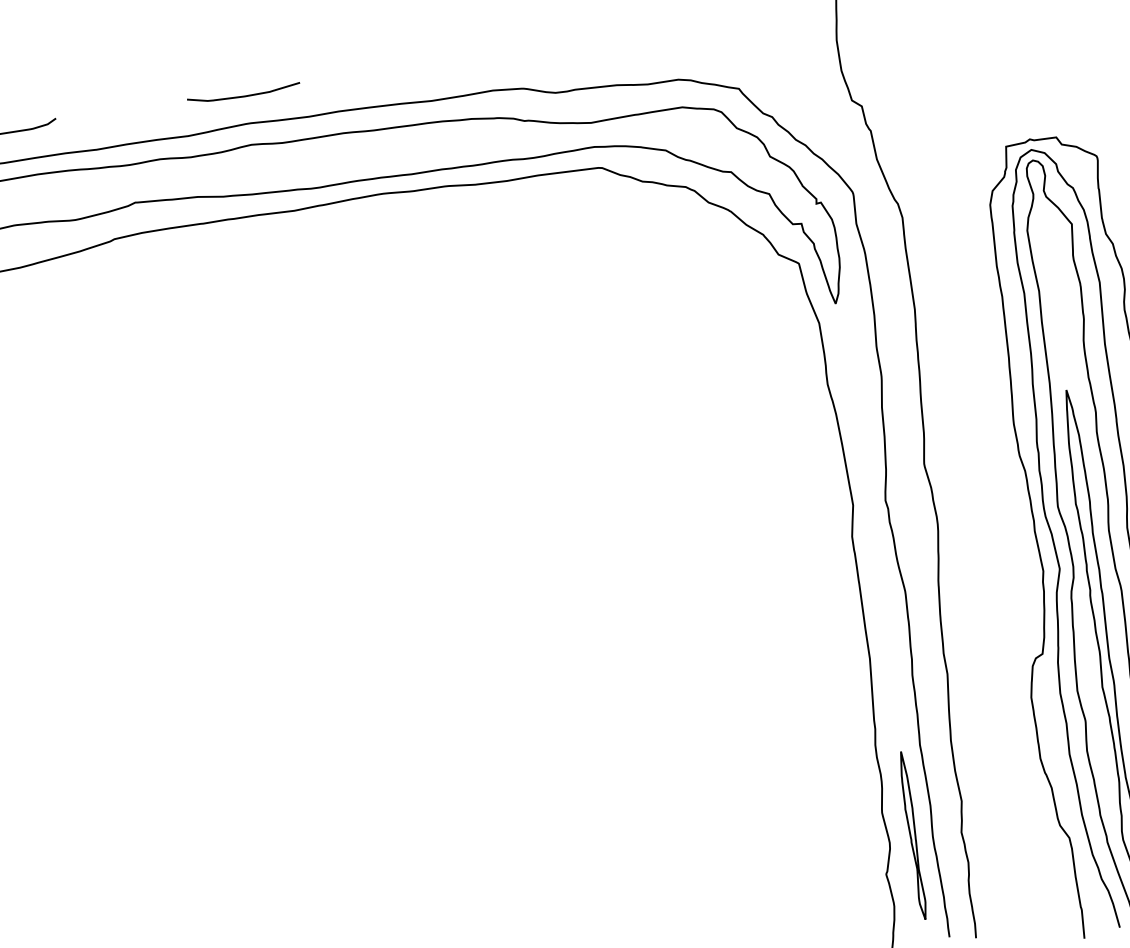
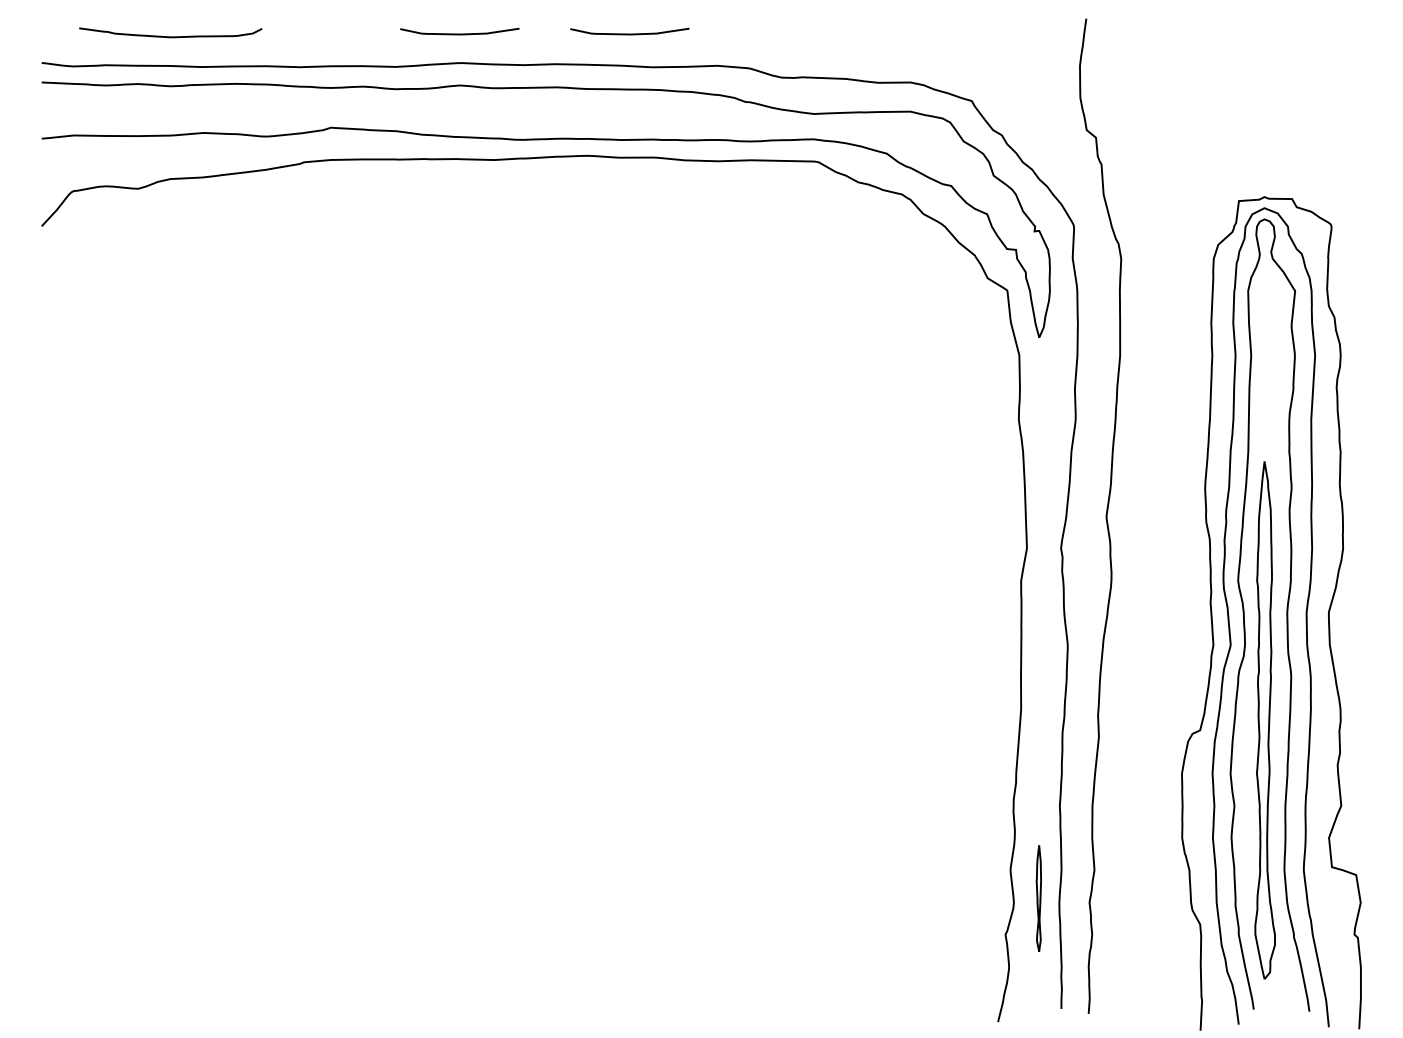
curve: (405, 72) -> (629, 33), added
part: (912, 835) -> (1038, 898), size x0.6

